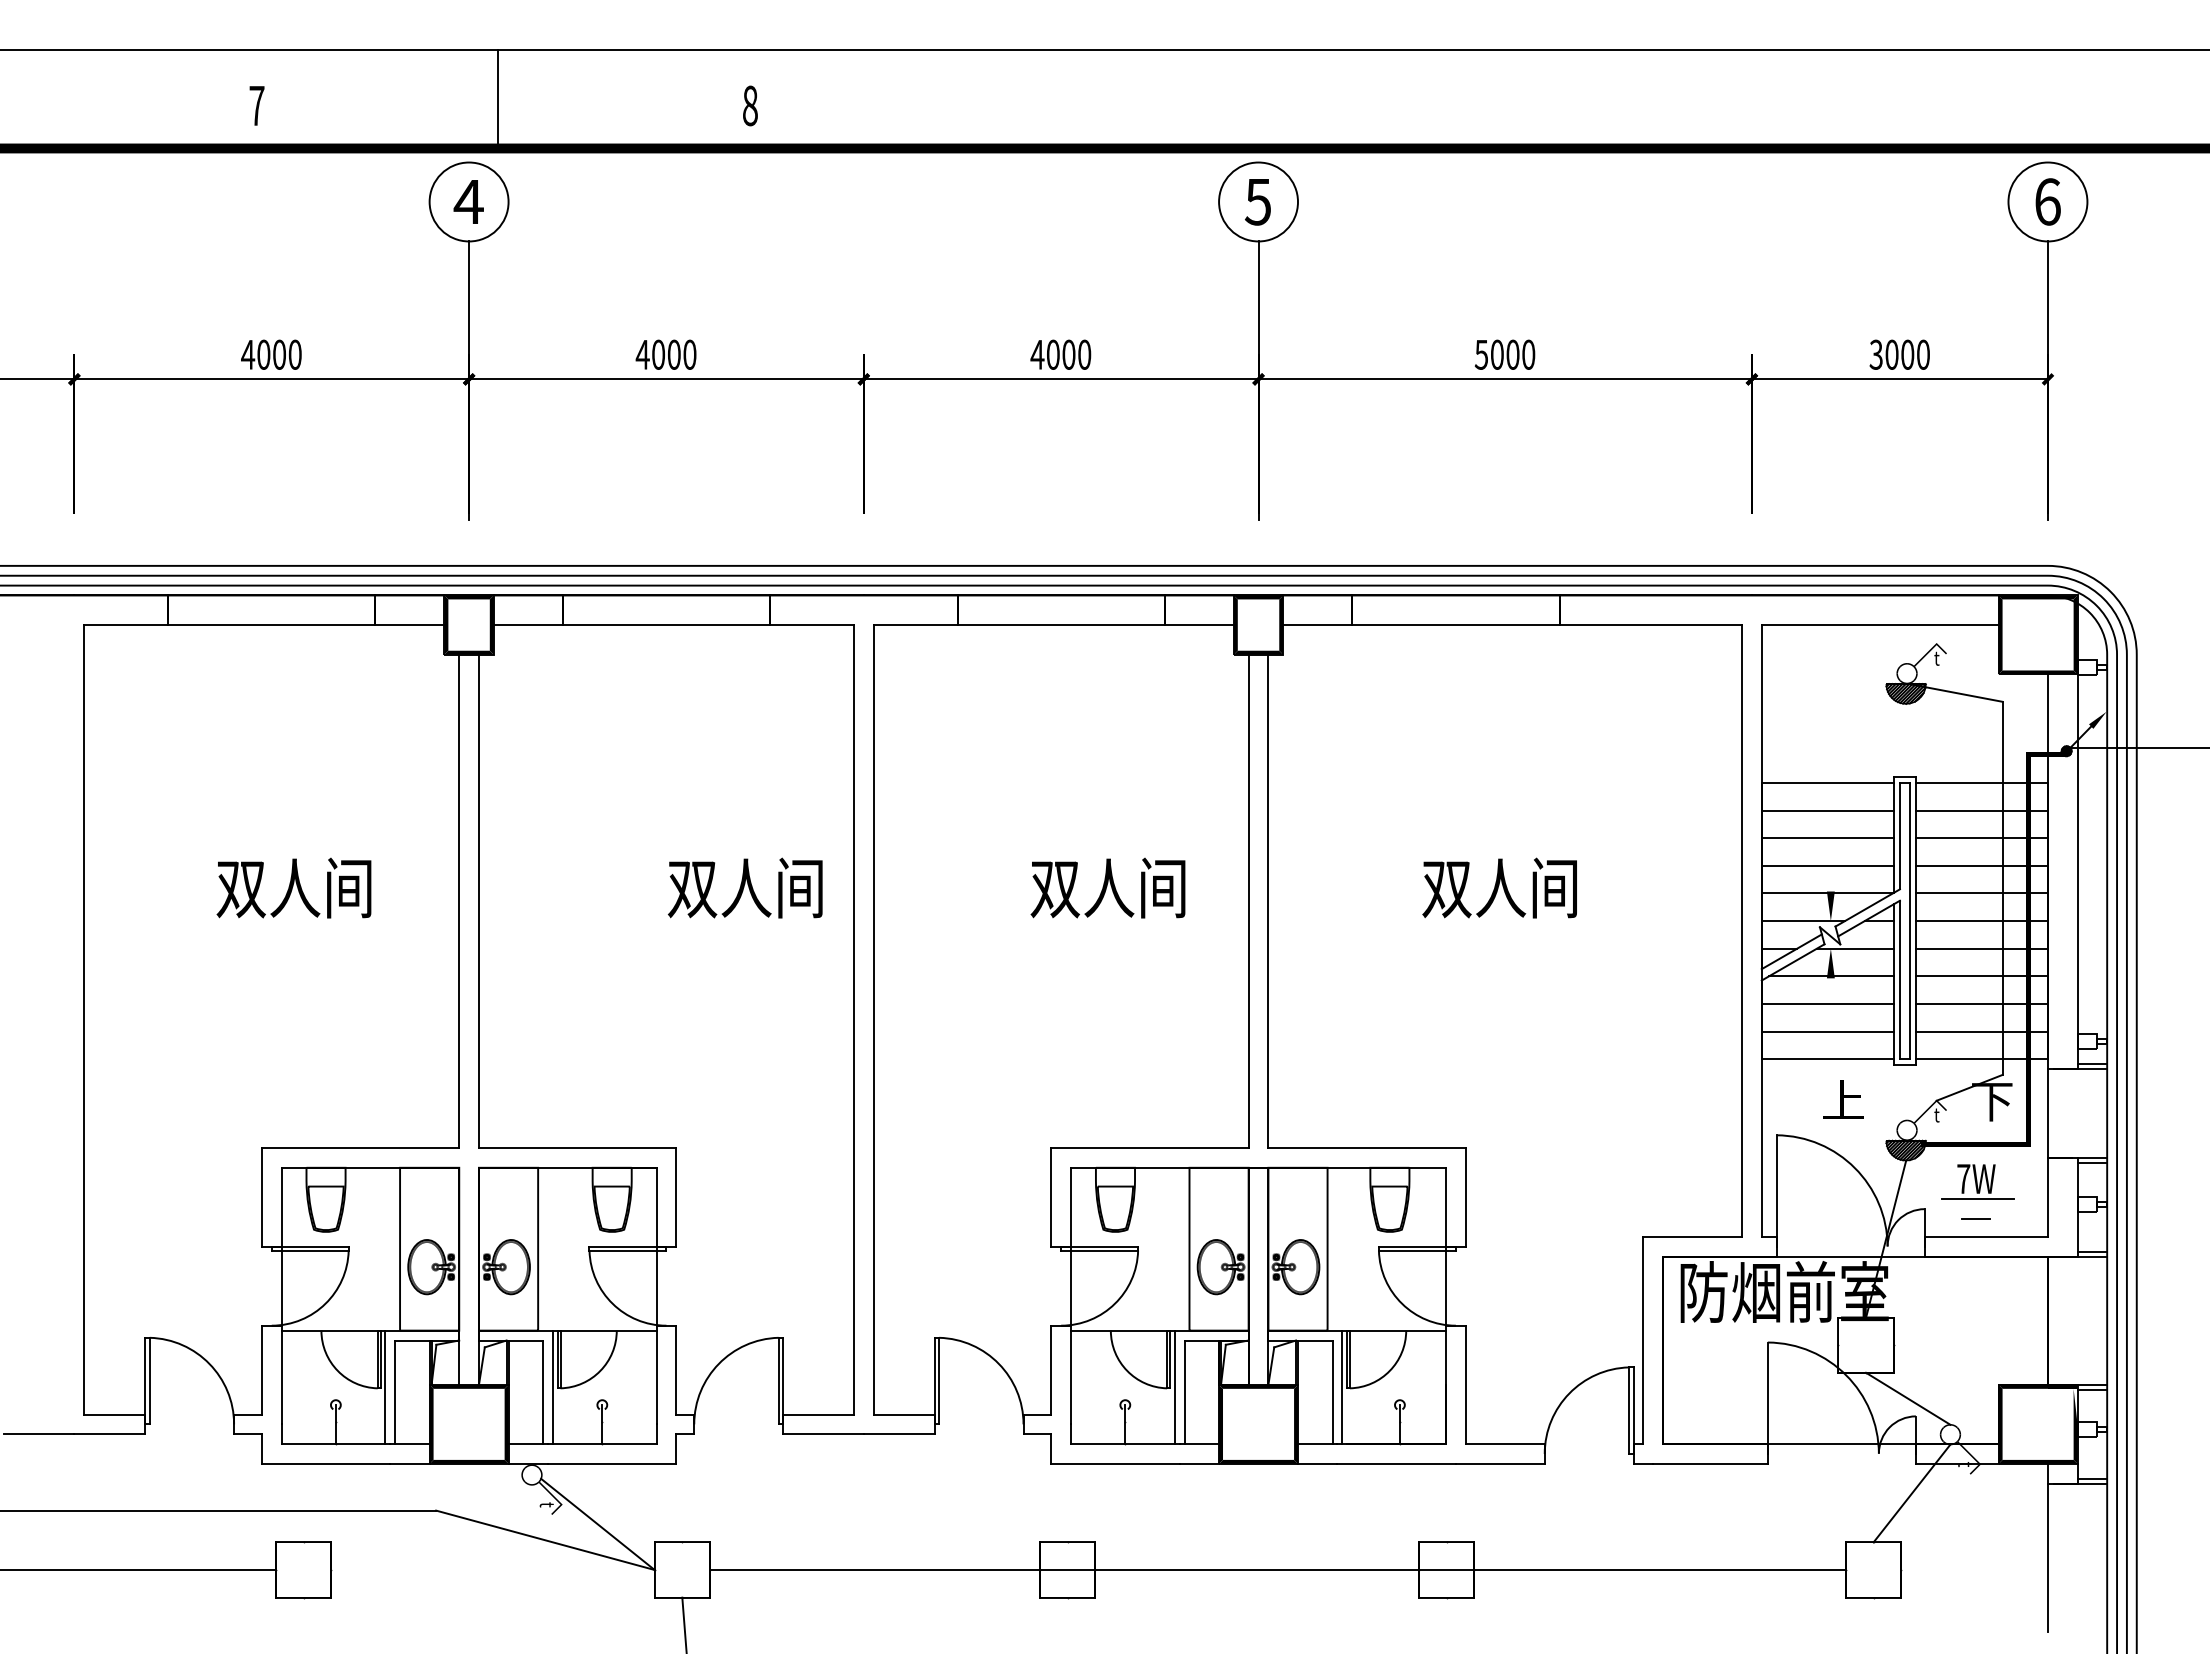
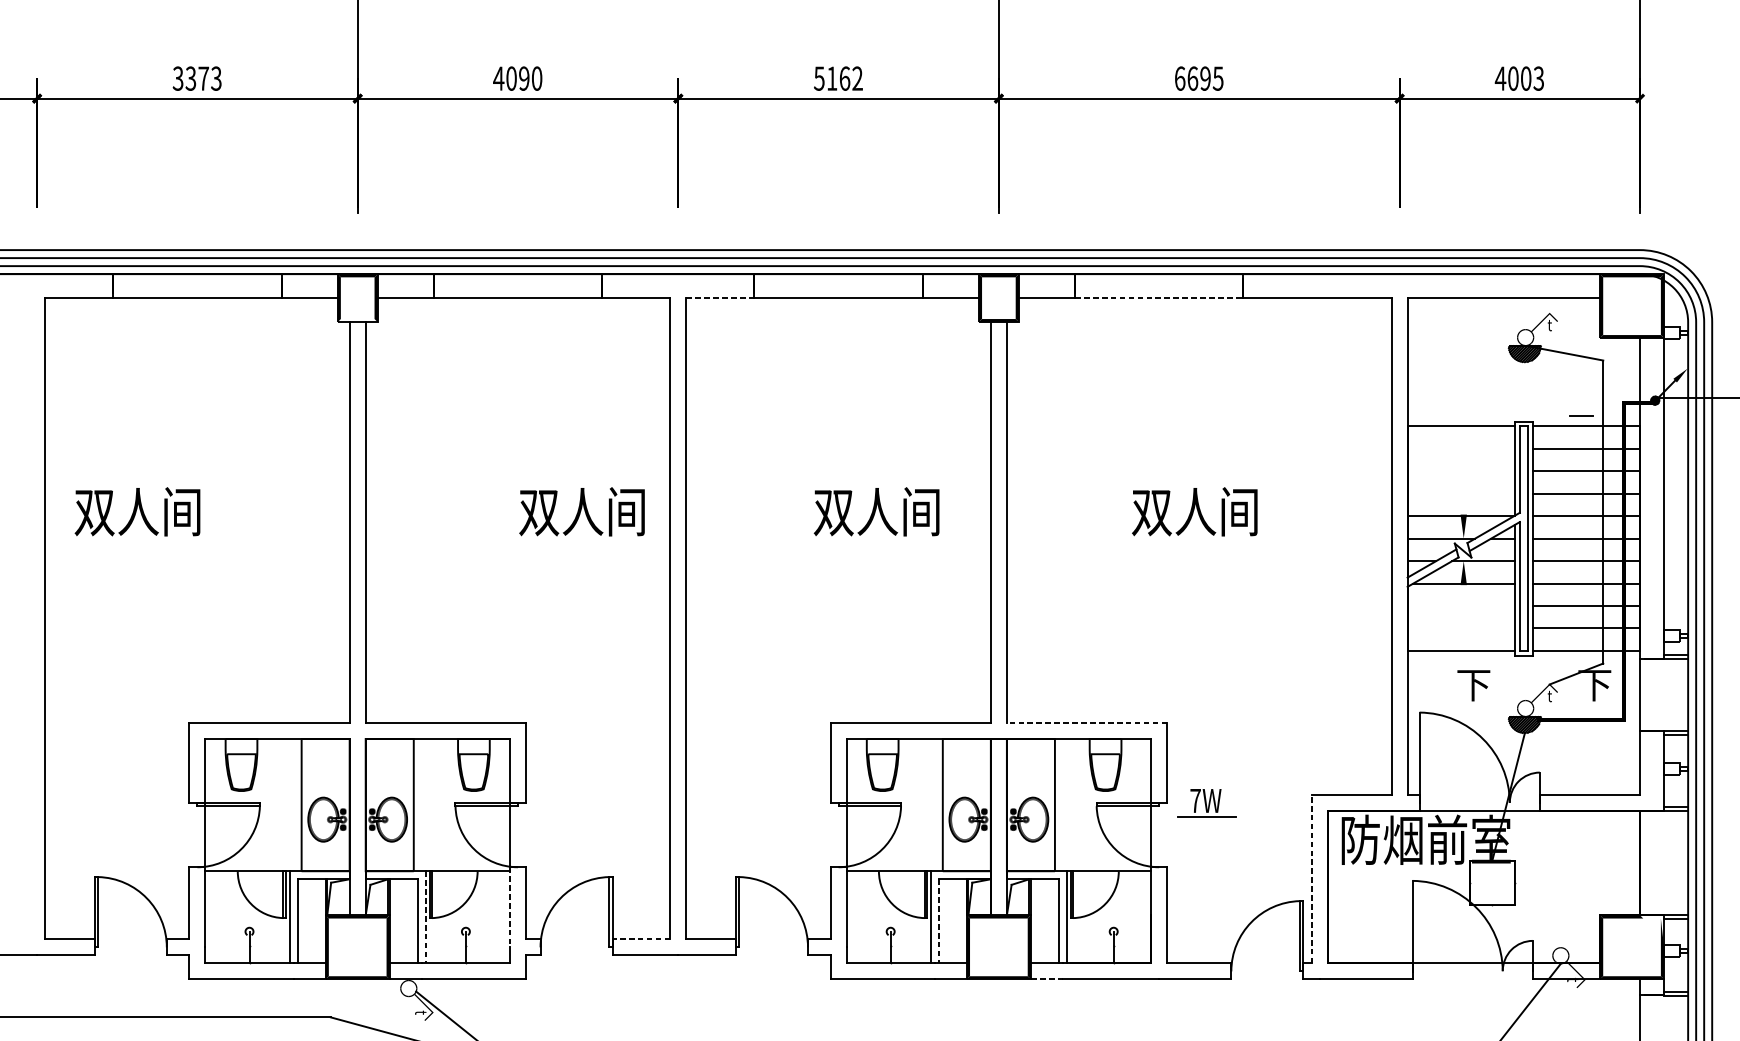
text: (271, 354) -> (197, 78), 4000 -> 3373
text: (673, 354) -> (523, 78), 4000 -> 4090
text: (1060, 354) -> (838, 78), 4000 -> 5162
text: (1504, 354) -> (1198, 78), 5000 -> 6695
text: (1899, 354) -> (1519, 78), 3000 -> 4003
line: (915, 625) -> (720, 298), solid -> dashed
line: (1455, 625) -> (1158, 298), solid -> dashed
fill: (468, 652) -> (357, 320), removed
line: (1827, 810) -> (1460, 448), removed
line: (1827, 838) -> (1460, 471), removed
line: (1827, 865) -> (1460, 493), removed
text: (293, 887) -> (137, 511), moved
line: (1827, 1004) -> (1460, 606), removed
line: (1827, 1031) -> (1460, 628), removed
text: (1843, 1100) -> (1473, 684), 上 -> 下
line: (1367, 1148) -> (1087, 723), solid -> dashed
part: (1977, 1181) -> (1206, 802), moved
line: (1975, 1218) -> (1581, 415), moved
line: (1643, 1340) -> (1311, 879), solid -> dashed
line: (656, 1375) -> (509, 907), solid -> dashed
fill: (2062, 1386) -> (1651, 916), removed
line: (552, 1387) -> (425, 917), solid -> dashed
line: (1184, 1392) -> (938, 921), solid -> dashed
line: (1908, 1398) -> (1526, 926), removed
line: (818, 1414) -> (641, 939), solid -> dashed
line: (1317, 1463) -> (1046, 979), solid -> dashed

